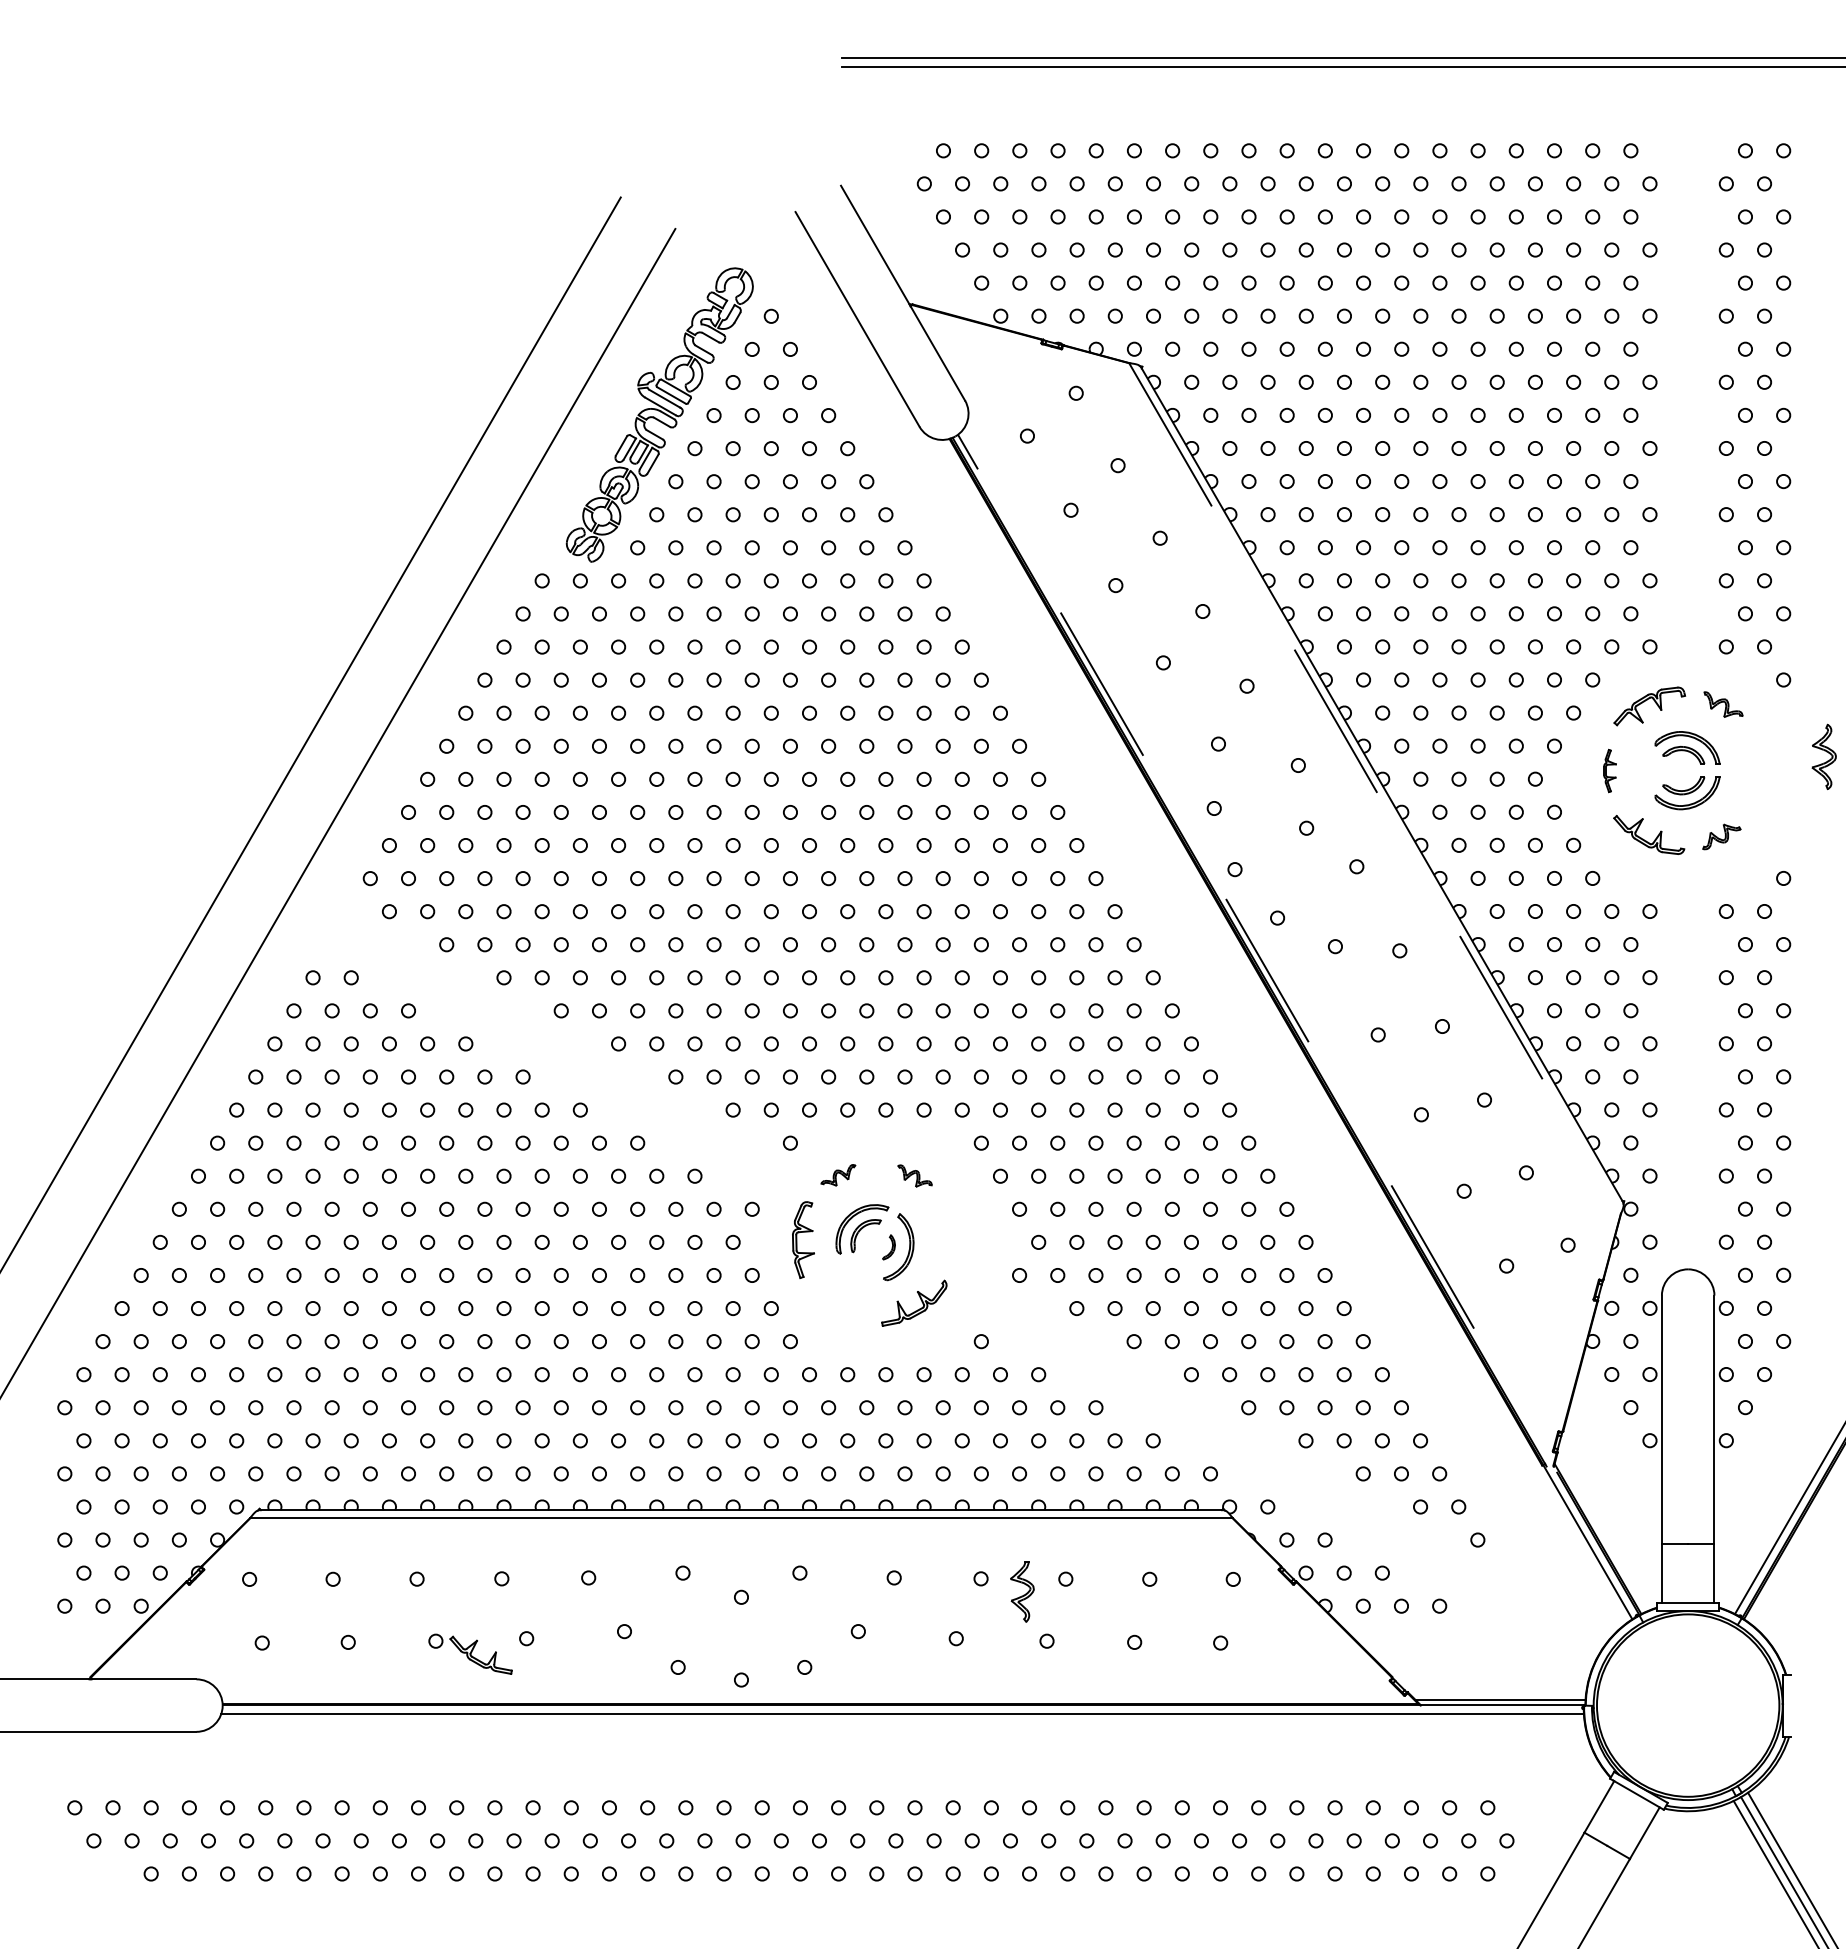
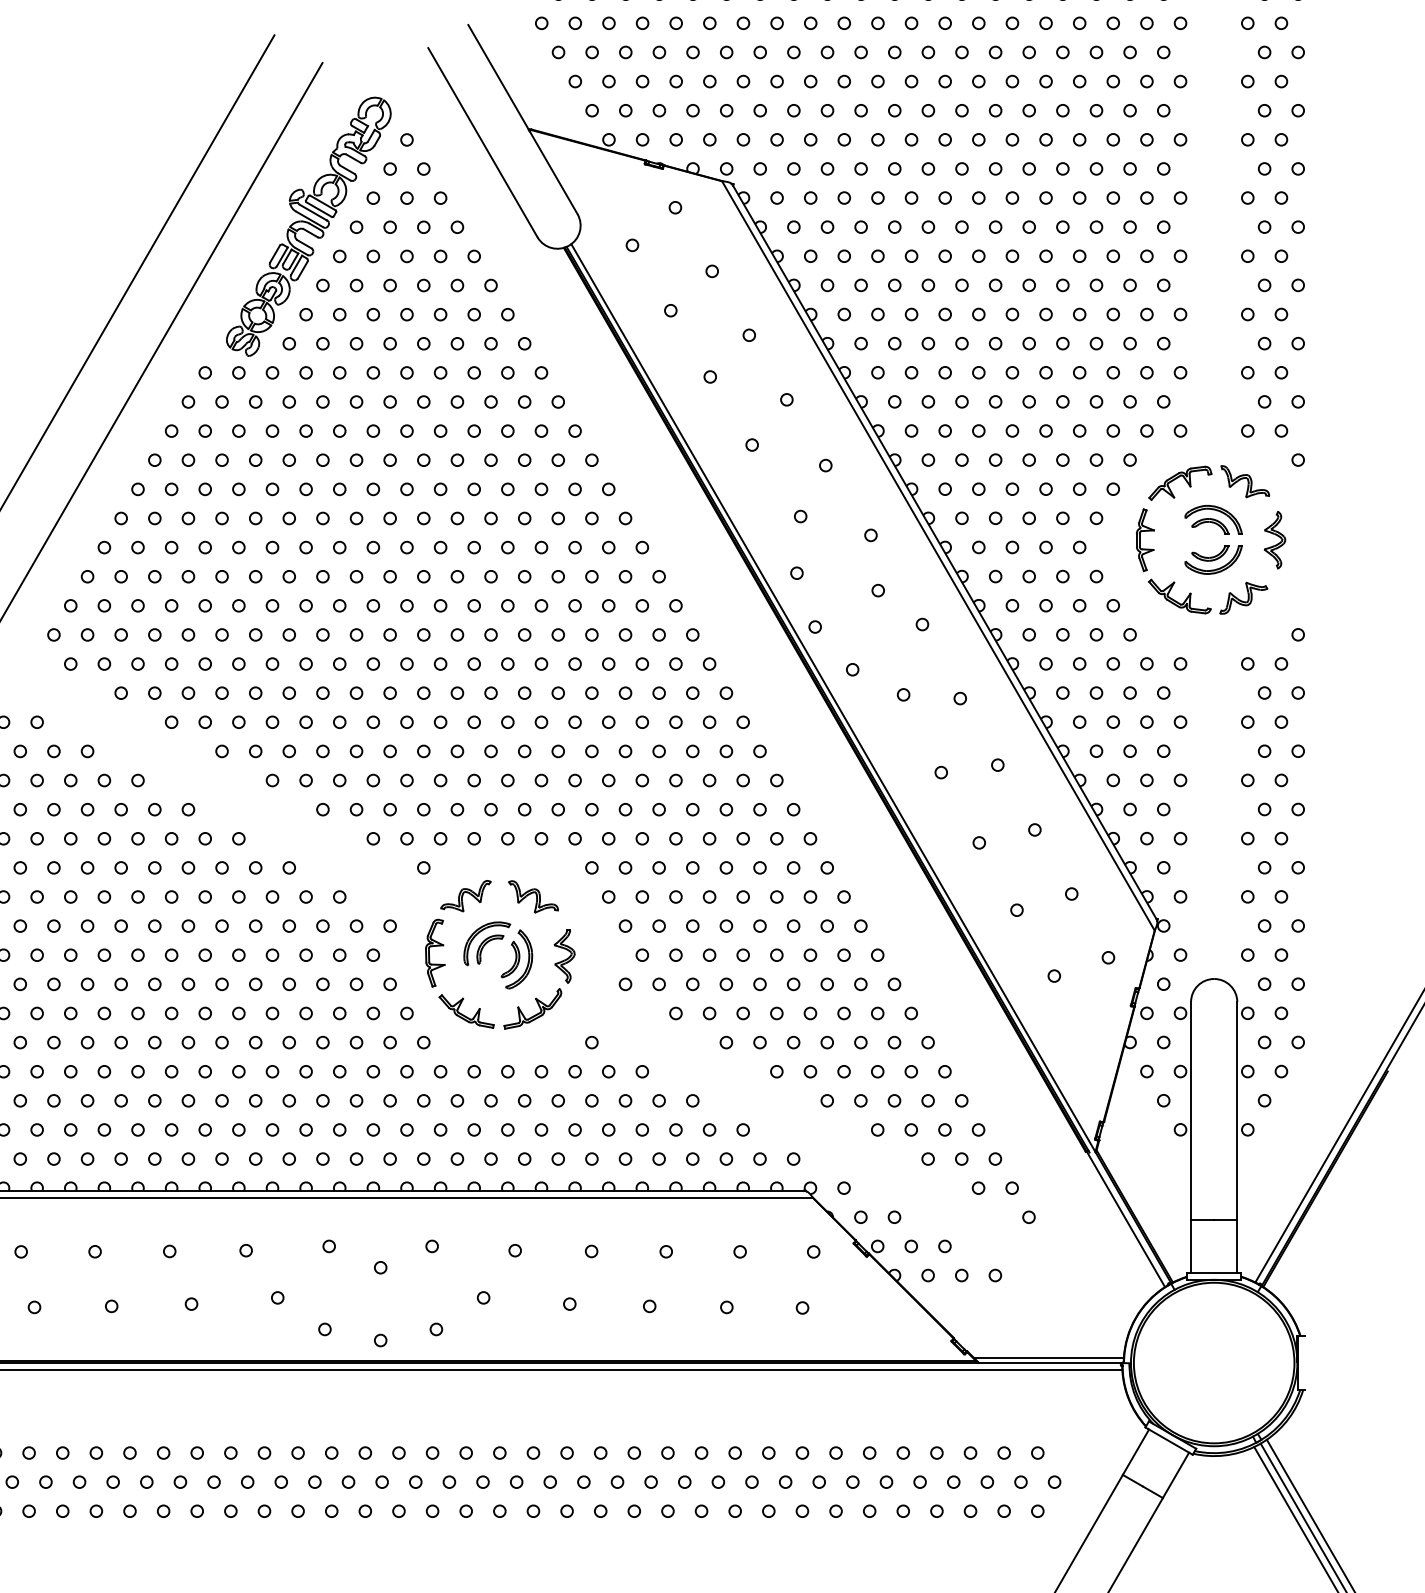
part: (1723, 704) -> (1245, 481), size x1.43
part: (1823, 756) -> (1274, 539), moved
part: (1609, 770) -> (1144, 539), size x1.67
line: (1375, 789) -> (938, 556), dashed -> solid
part: (1721, 836) -> (1243, 597), size x1.43
line: (1298, 1024) -> (871, 763), dashed -> solid
part: (838, 1175) -> (466, 896), size x1.67
part: (914, 1175) -> (533, 896), size x1.67
part: (888, 1247) -> (510, 959), size x1.67
part: (1022, 1591) -> (564, 956), moved
part: (480, 1654) -> (466, 1010), moved

